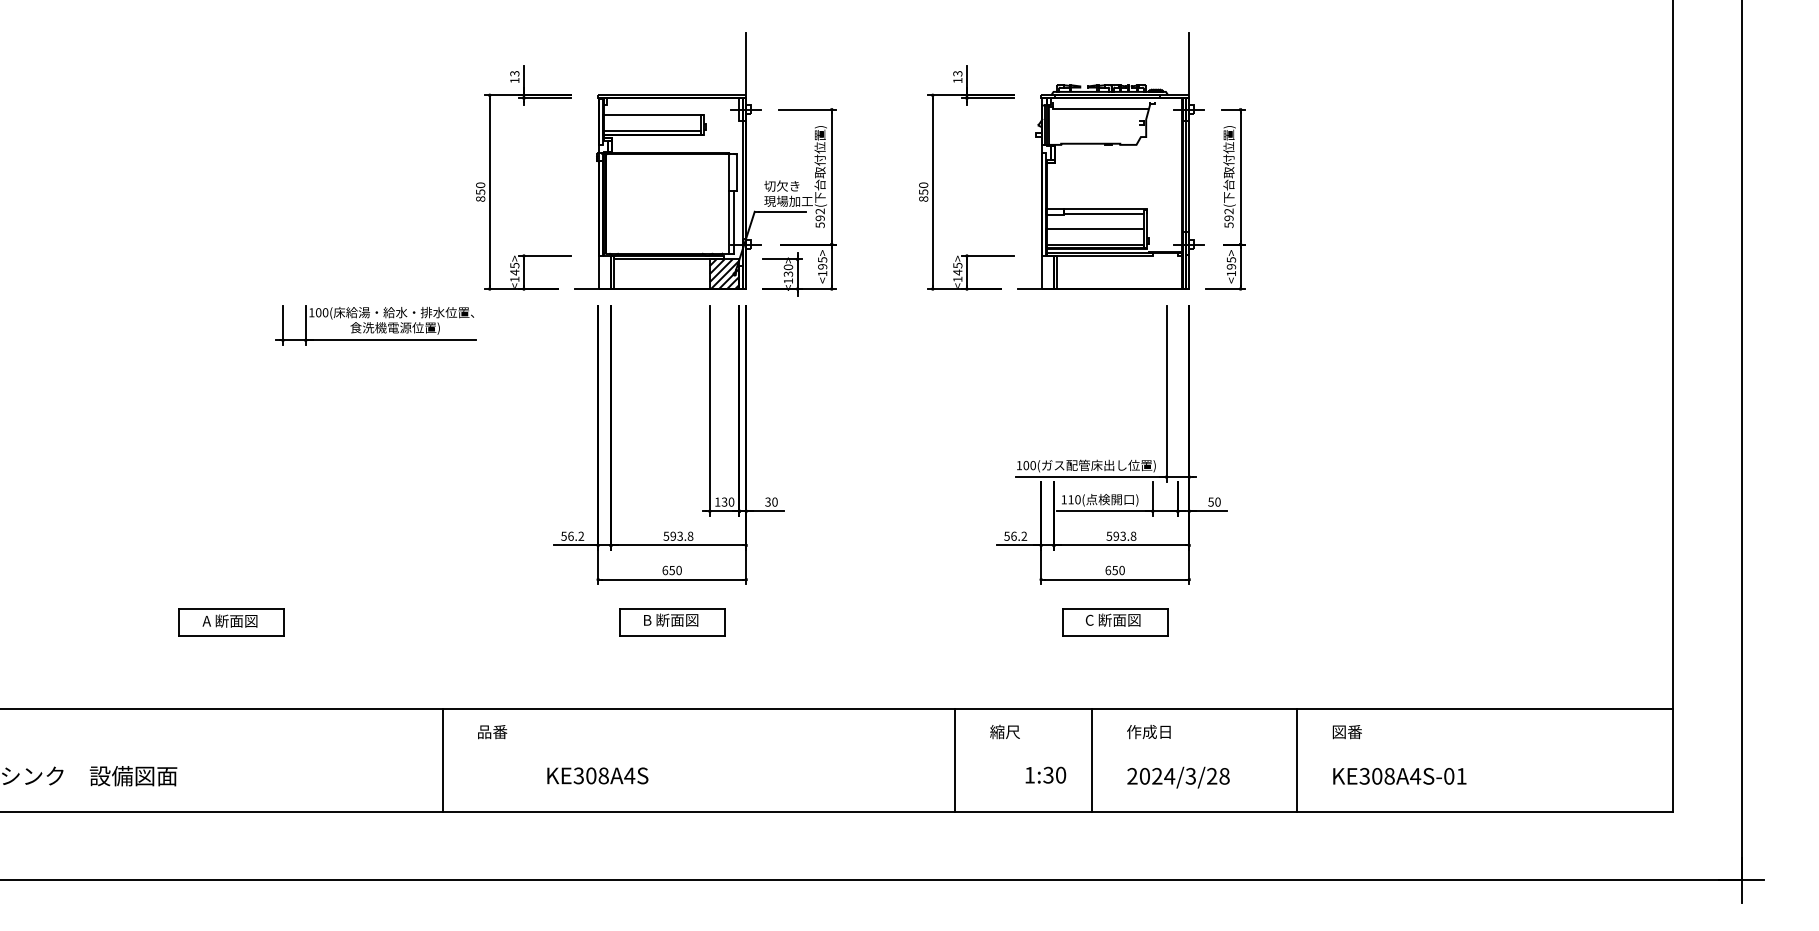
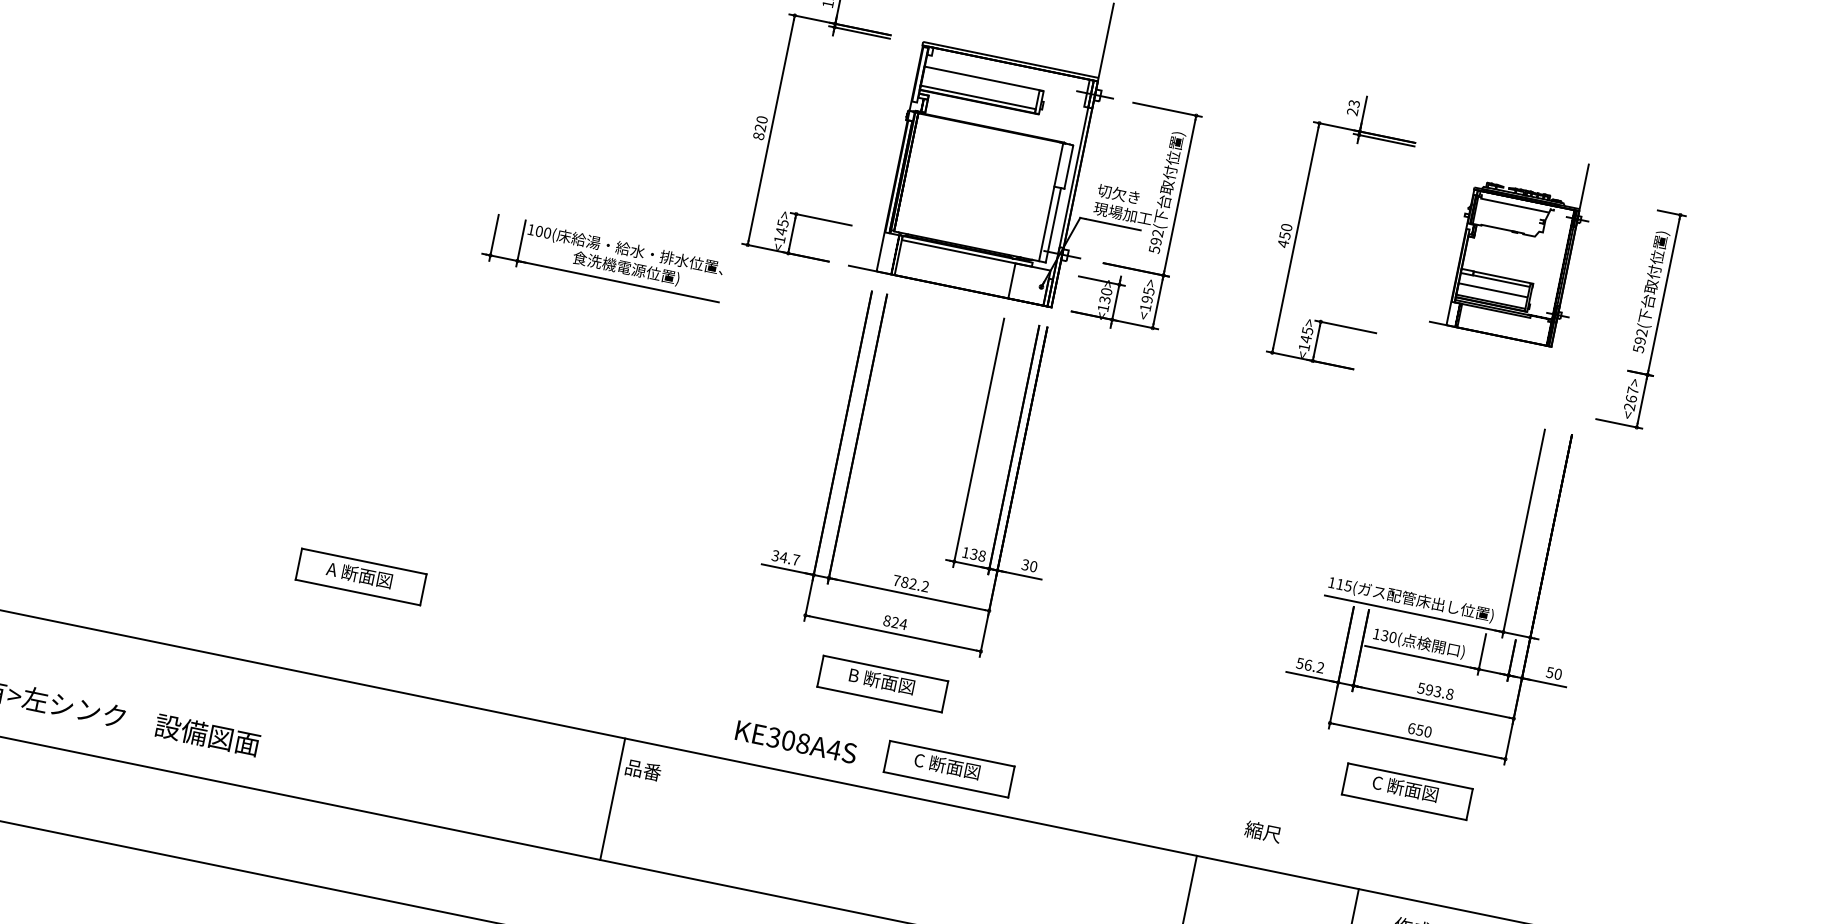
text: (957, 80) -> (1352, 111), 13 -> 23
part: (1110, 160) -> (1514, 243), size x0.6
text: (480, 191) -> (760, 127), 850 -> 820
text: (923, 199) -> (1283, 244), 850 -> 450
text: (1231, 266) -> (1631, 398), <195> -> <267>
hatch: (724, 274) -> (1029, 284), removed
text: (1029, 465) -> (1343, 585), 100 -> 115
text: (1070, 499) -> (1384, 635), 110 -> 130
text: (731, 502) -> (982, 556), 130 -> 138
text: (572, 535) -> (785, 556), 56.2 -> 34.7
text: (678, 535) -> (911, 582), 593.8 -> 782.2
text: (672, 570) -> (895, 622), 650 -> 824
part: (740, 680) -> (949, 769), added
text: (1004, 731) -> (1262, 831), moved
line: (442, 760) -> (612, 799), moved
text: (597, 775) -> (796, 741), moved

